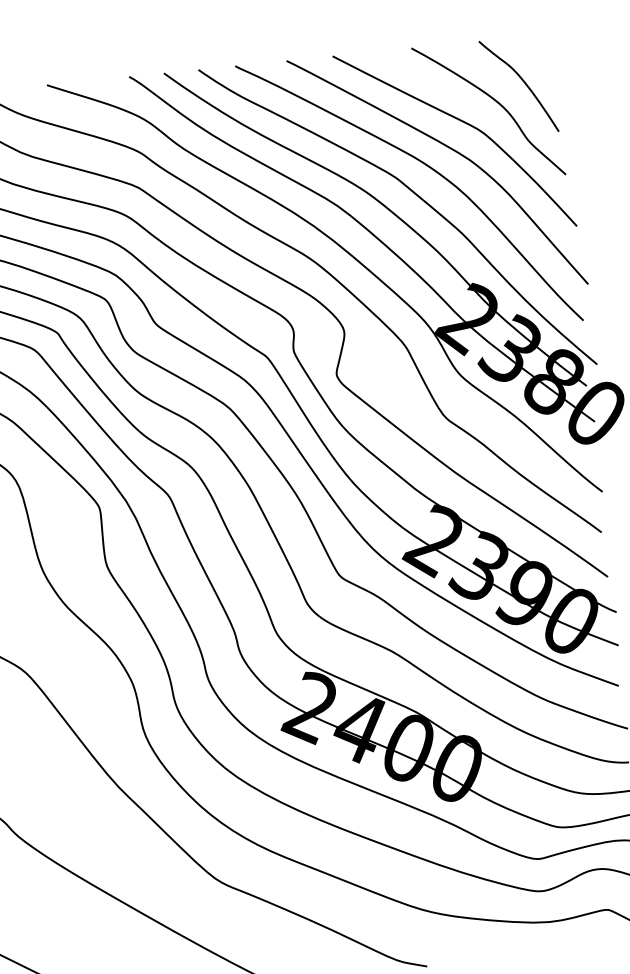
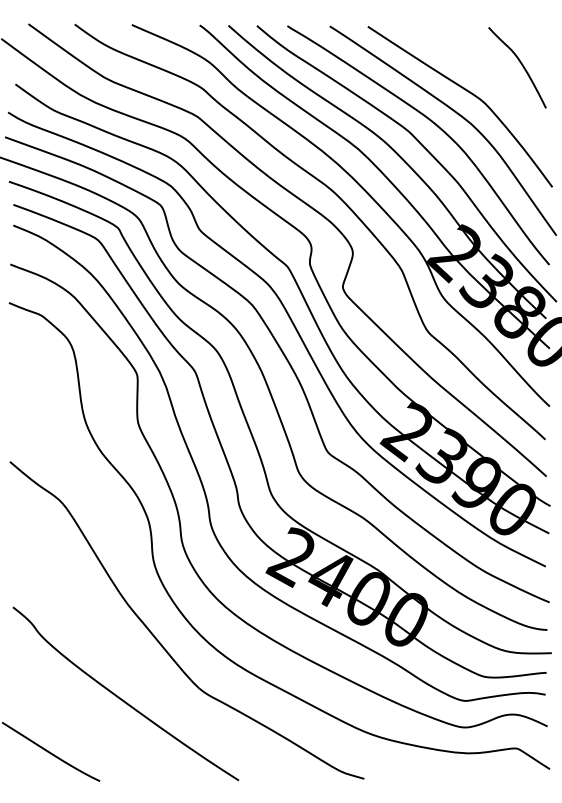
curve: (495, 102) -> (496, 78), removed

